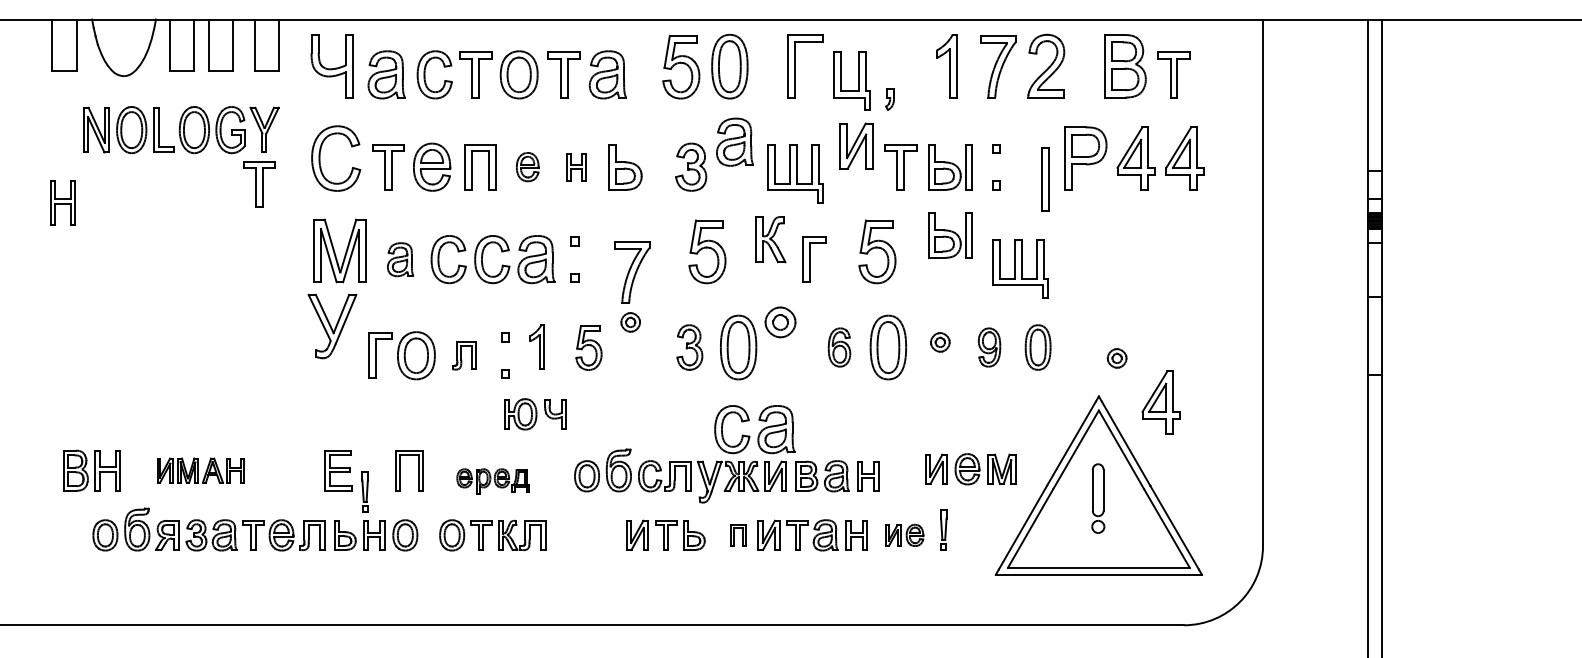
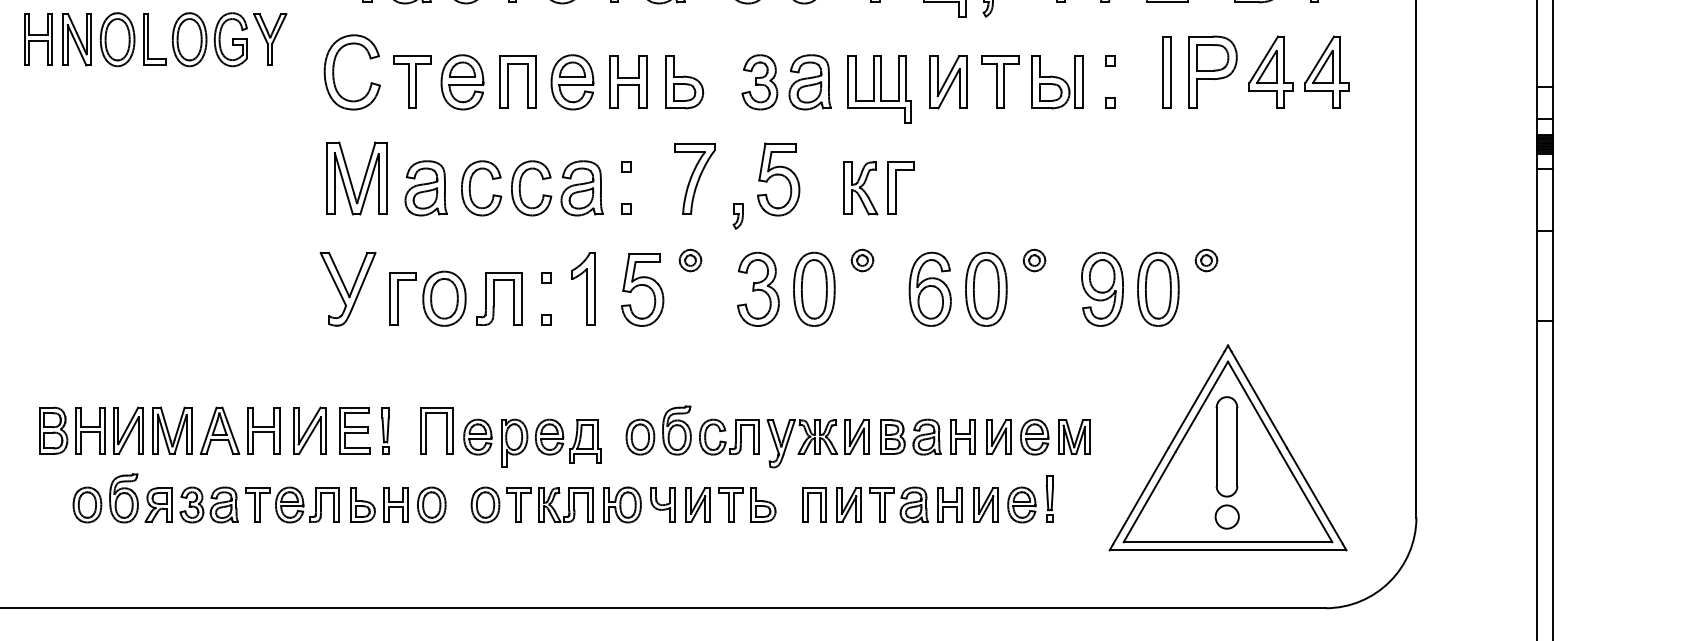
part: (734, 141) -> (809, 81), moved
part: (856, 145) -> (948, 81), moved
part: (527, 166) -> (572, 81), size x1.67
part: (576, 167) -> (628, 82), size x1.67
part: (1045, 179) -> (1166, 72), moved
part: (259, 184) -> (264, 102), removed
part: (62, 202) -> (38, 39), moved
part: (950, 235) -> (1057, 160), removed
part: (770, 239) -> (860, 188), moved
part: (877, 251) -> (973, 179), removed
part: (400, 259) -> (426, 188), size x1.43
part: (1020, 268) -> (1138, 198), removed
part: (632, 272) -> (694, 179), moved
part: (672, 284) -> (738, 216), added
part: (780, 322) -> (862, 260), size x0.62
part: (332, 326) -> (348, 289), moved
part: (940, 342) -> (1034, 260), moved
part: (536, 346) -> (582, 288), size x1.43
part: (588, 347) -> (642, 289), size x1.43
part: (689, 347) -> (758, 289), size x1.43
part: (839, 347) -> (930, 289), size x1.67
part: (989, 347) -> (1102, 289), size x1.67
part: (1037, 347) -> (1157, 289), size x1.43
part: (464, 355) -> (499, 298), size x1.67
part: (1116, 358) -> (1205, 260), moved
part: (1160, 402) -> (1298, 352), removed
part: (535, 414) -> (639, 505), moved
part: (754, 429) -> (832, 383), removed
part: (970, 469) -> (1038, 437), moved
part: (200, 470) -> (196, 430), size x1.67
part: (298, 470) -> (309, 430), added
part: (492, 481) -> (531, 443), size x1.67
part: (364, 491) -> (384, 430), moved
part: (1098, 498) -> (1227, 462), size x1.67
part: (738, 535) -> (814, 505), size x1.43
part: (904, 535) -> (1004, 505), size x1.43

